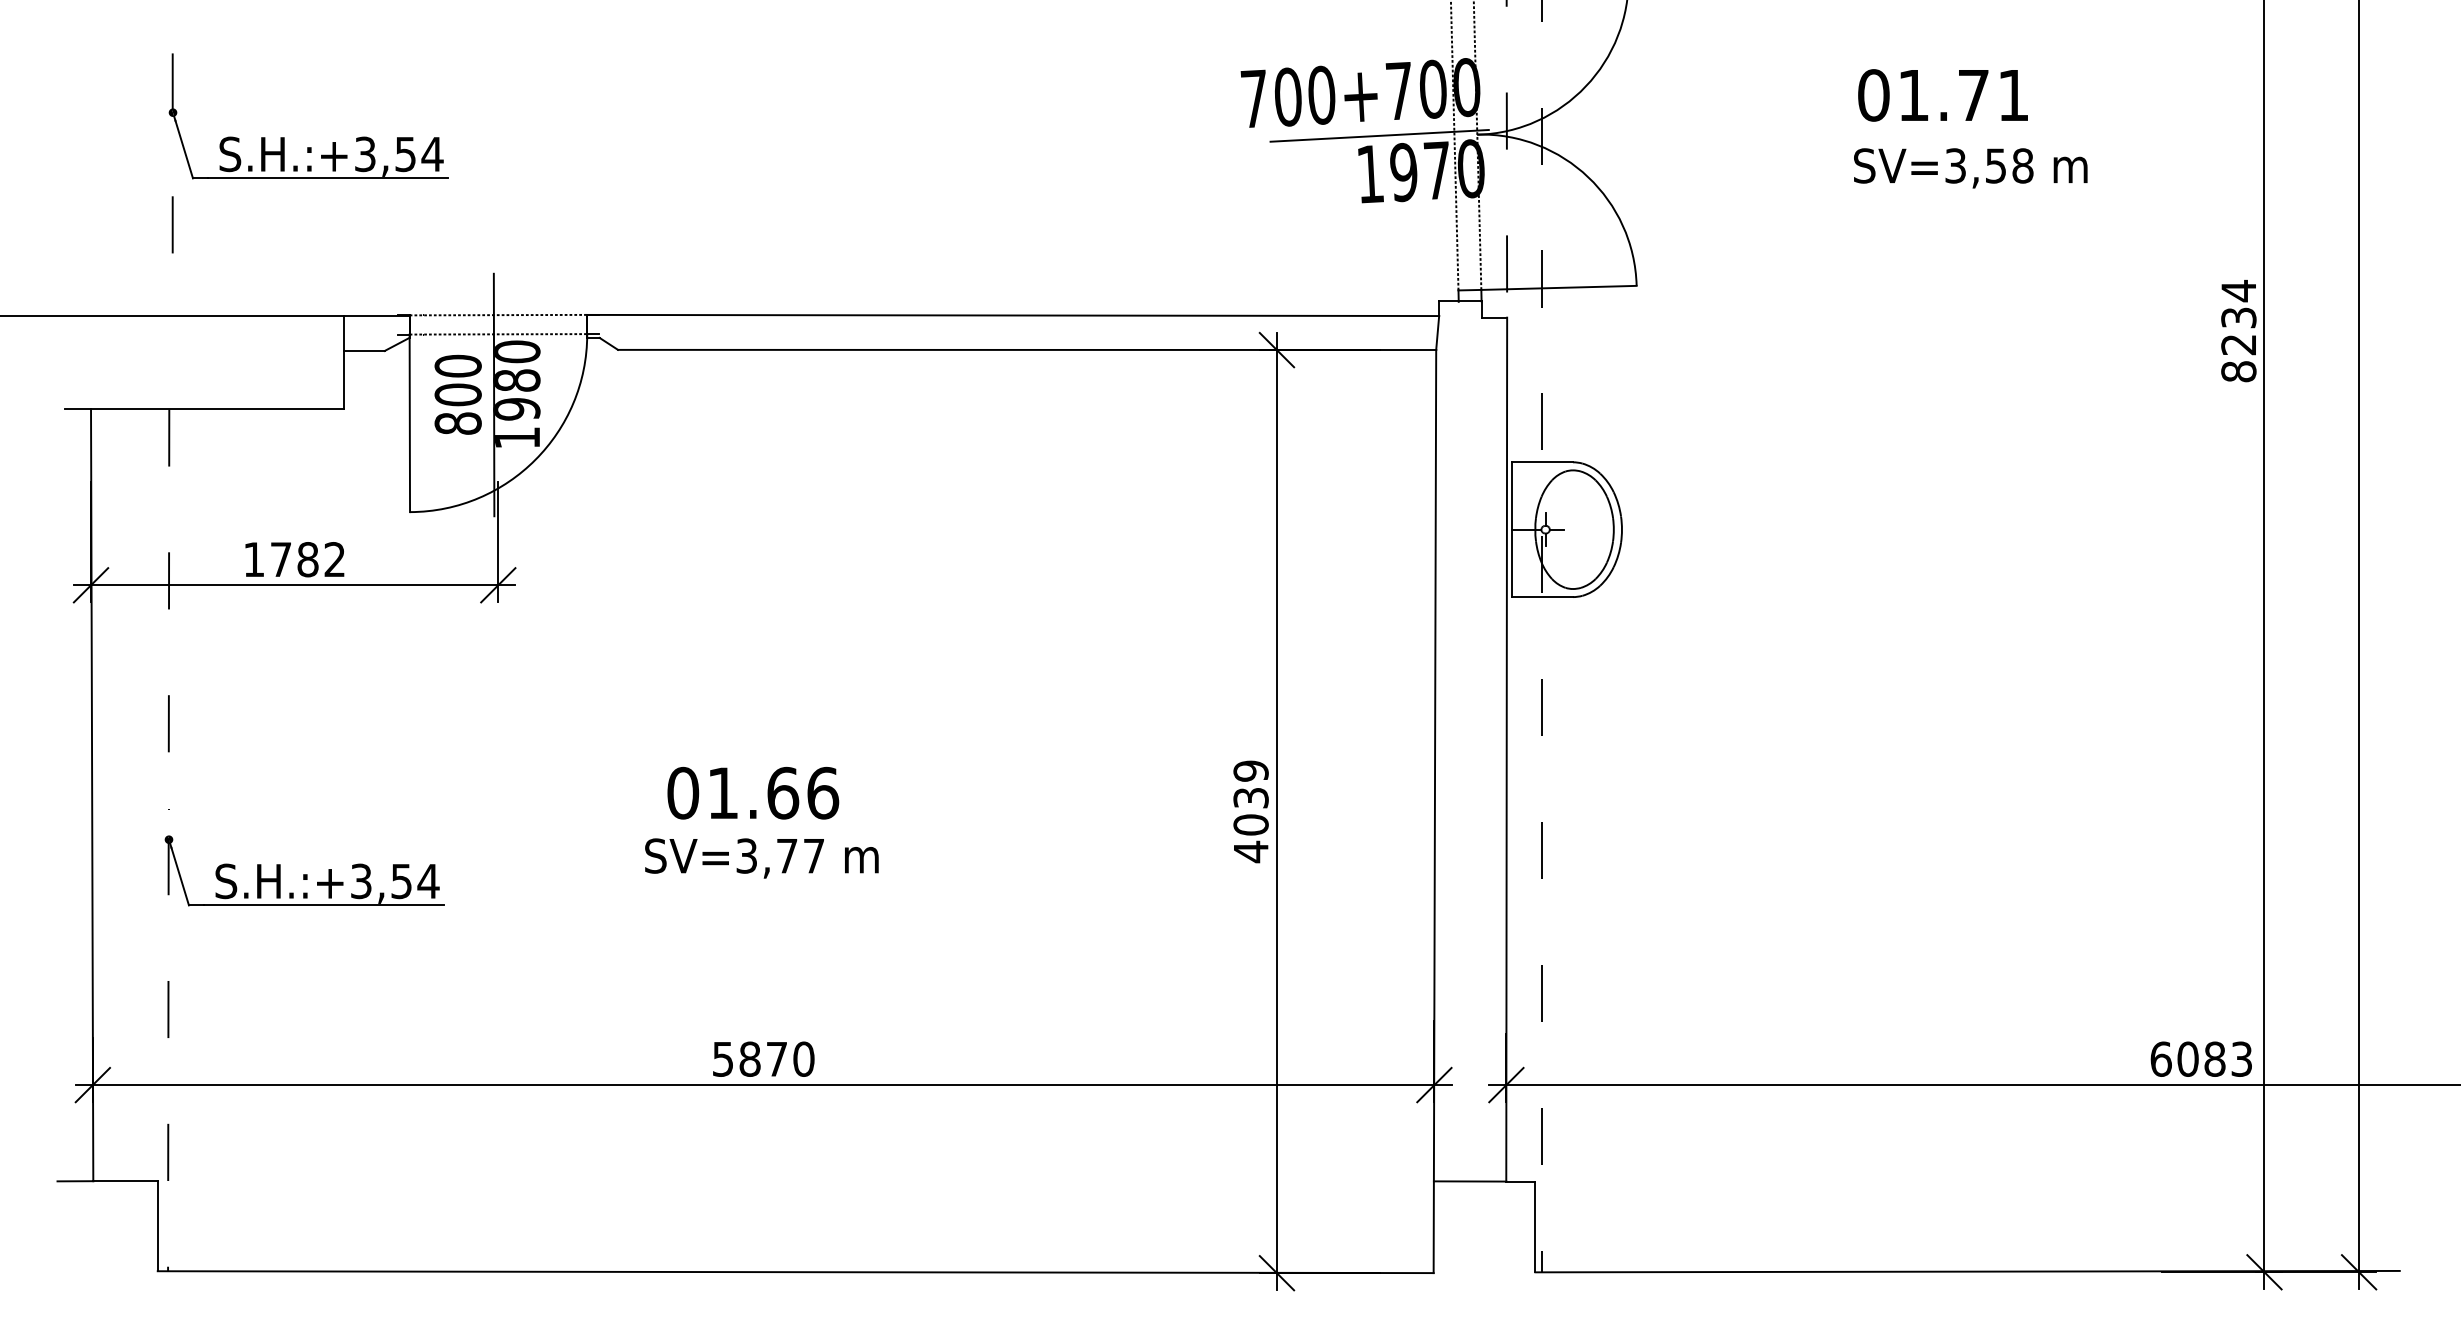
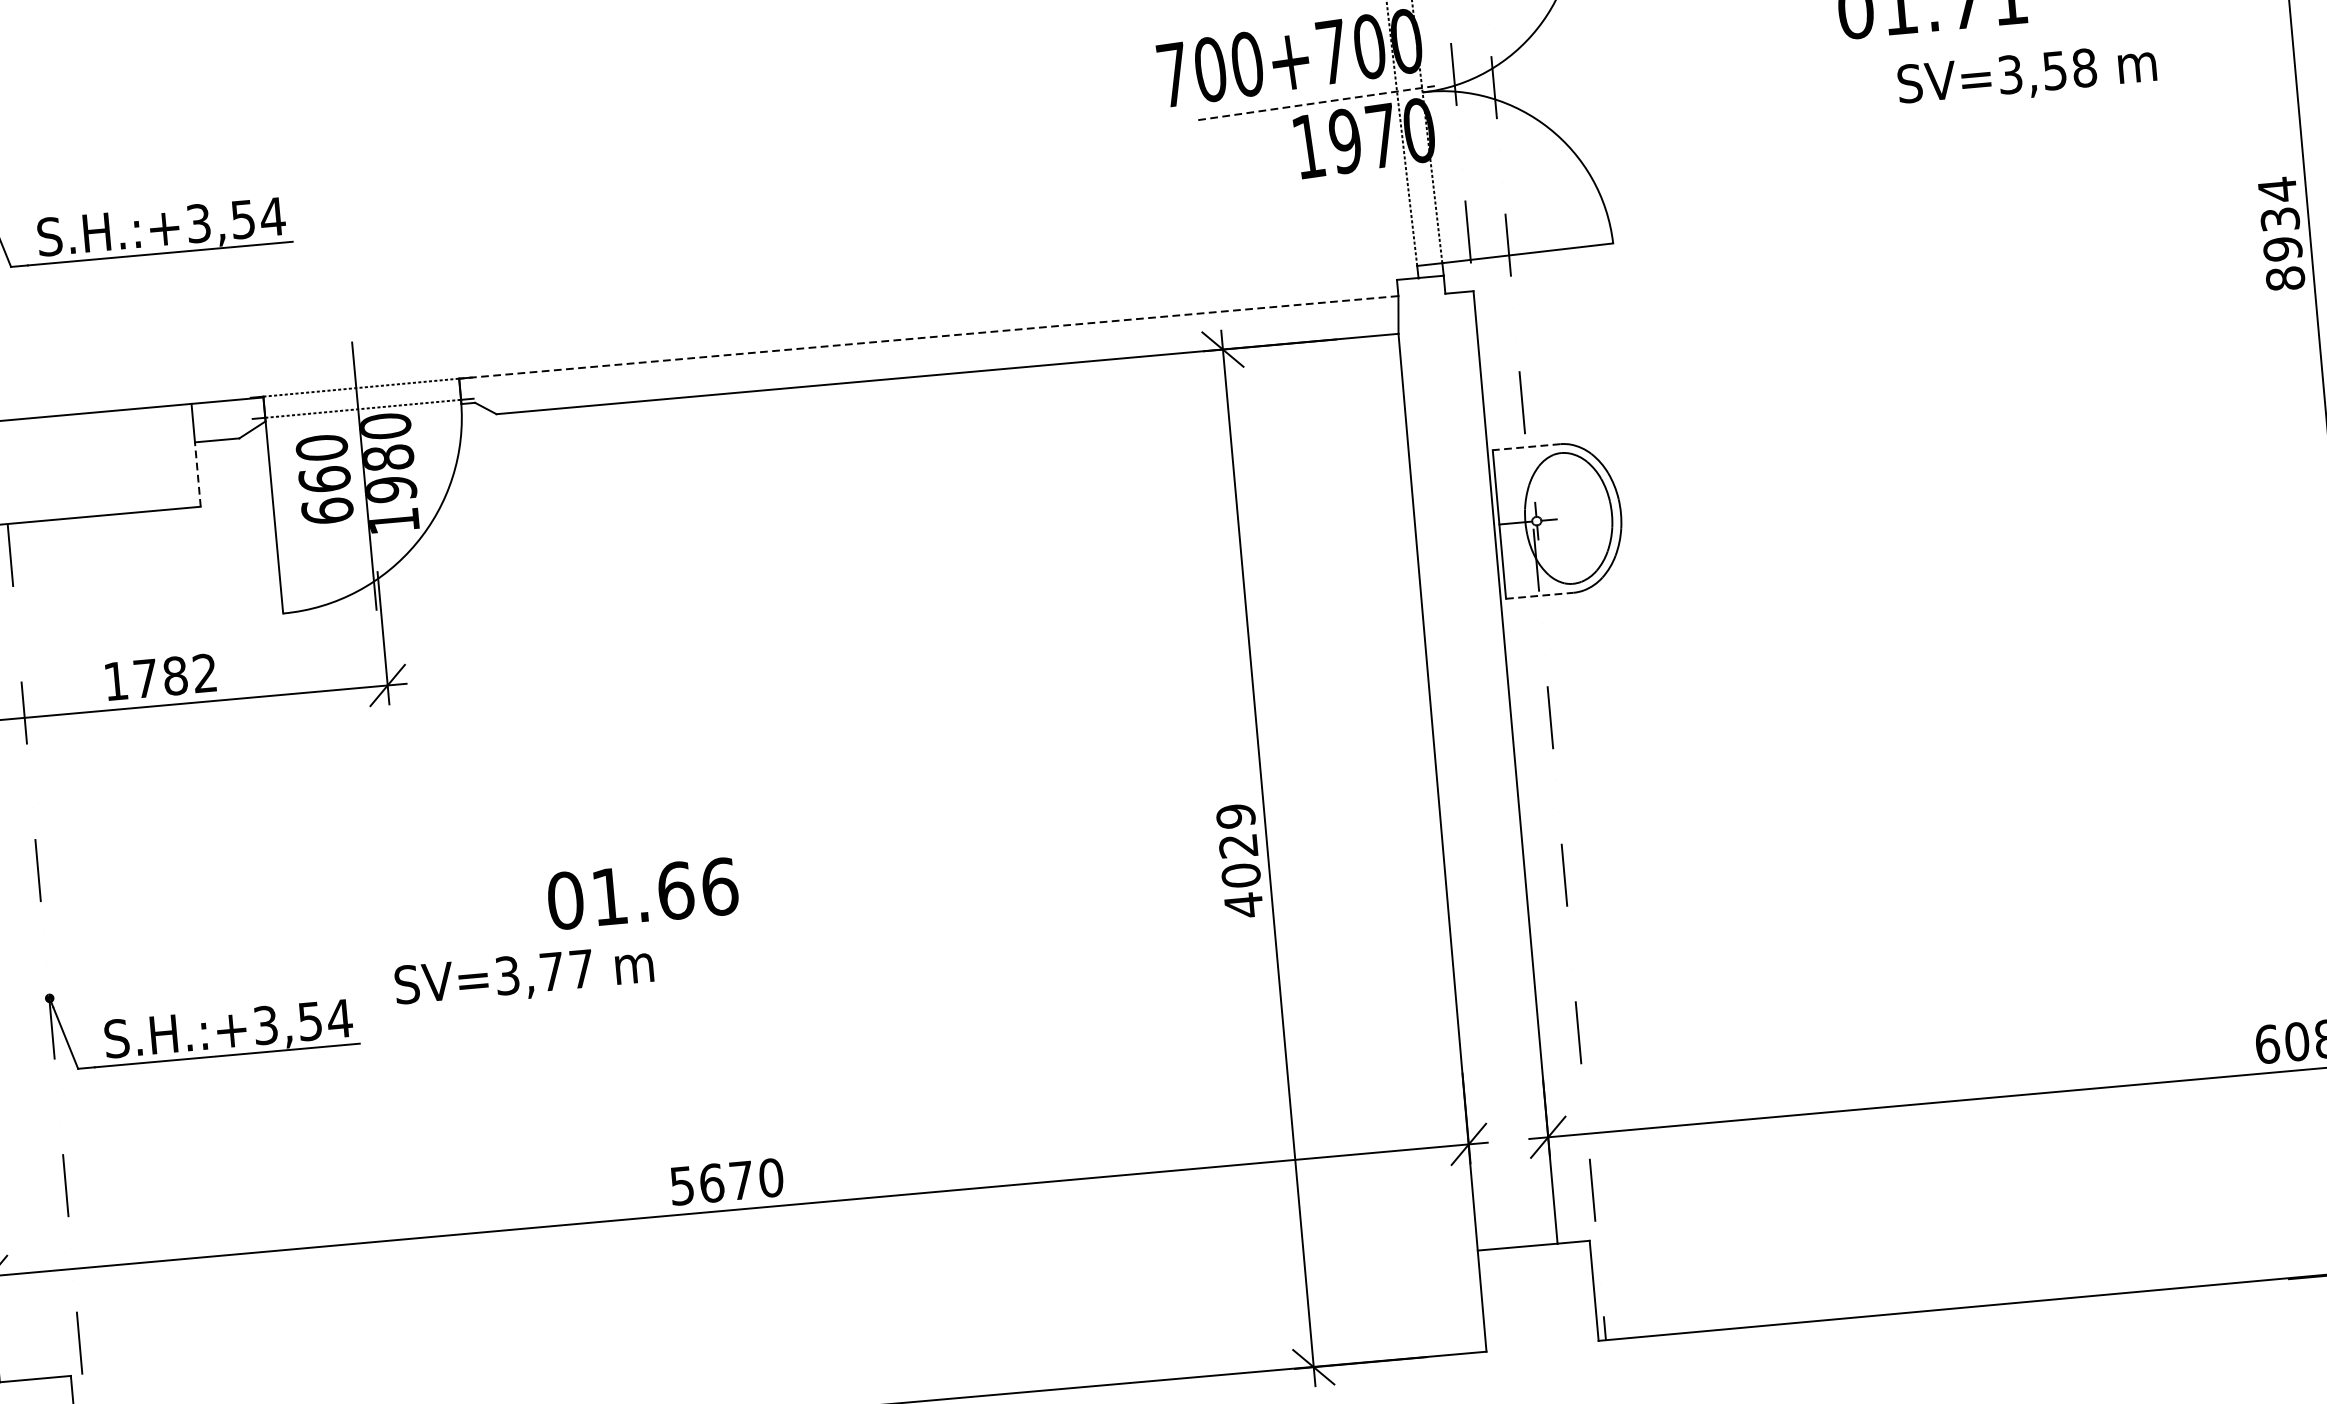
line: (1379, 135) -> (1314, 102), solid -> dashed
text: (1970, 168) -> (2026, 76), moved
line: (1013, 315) -> (929, 337), solid -> dashed
text: (2238, 344) -> (2282, 248), 8234 -> 8934
line: (344, 379) -> (197, 473), solid -> dashed
text: (457, 408) -> (325, 494), 800 -> 660
line: (1542, 462) -> (1526, 447), solid -> dashed
line: (1542, 597) -> (1540, 596), solid -> dashed
text: (753, 792) -> (643, 892), moved
text: (1250, 798) -> (1237, 846), 4039 -> 4029
text: (761, 858) -> (523, 976), moved
text: (749, 1058) -> (711, 1182), 5870 -> 5670

